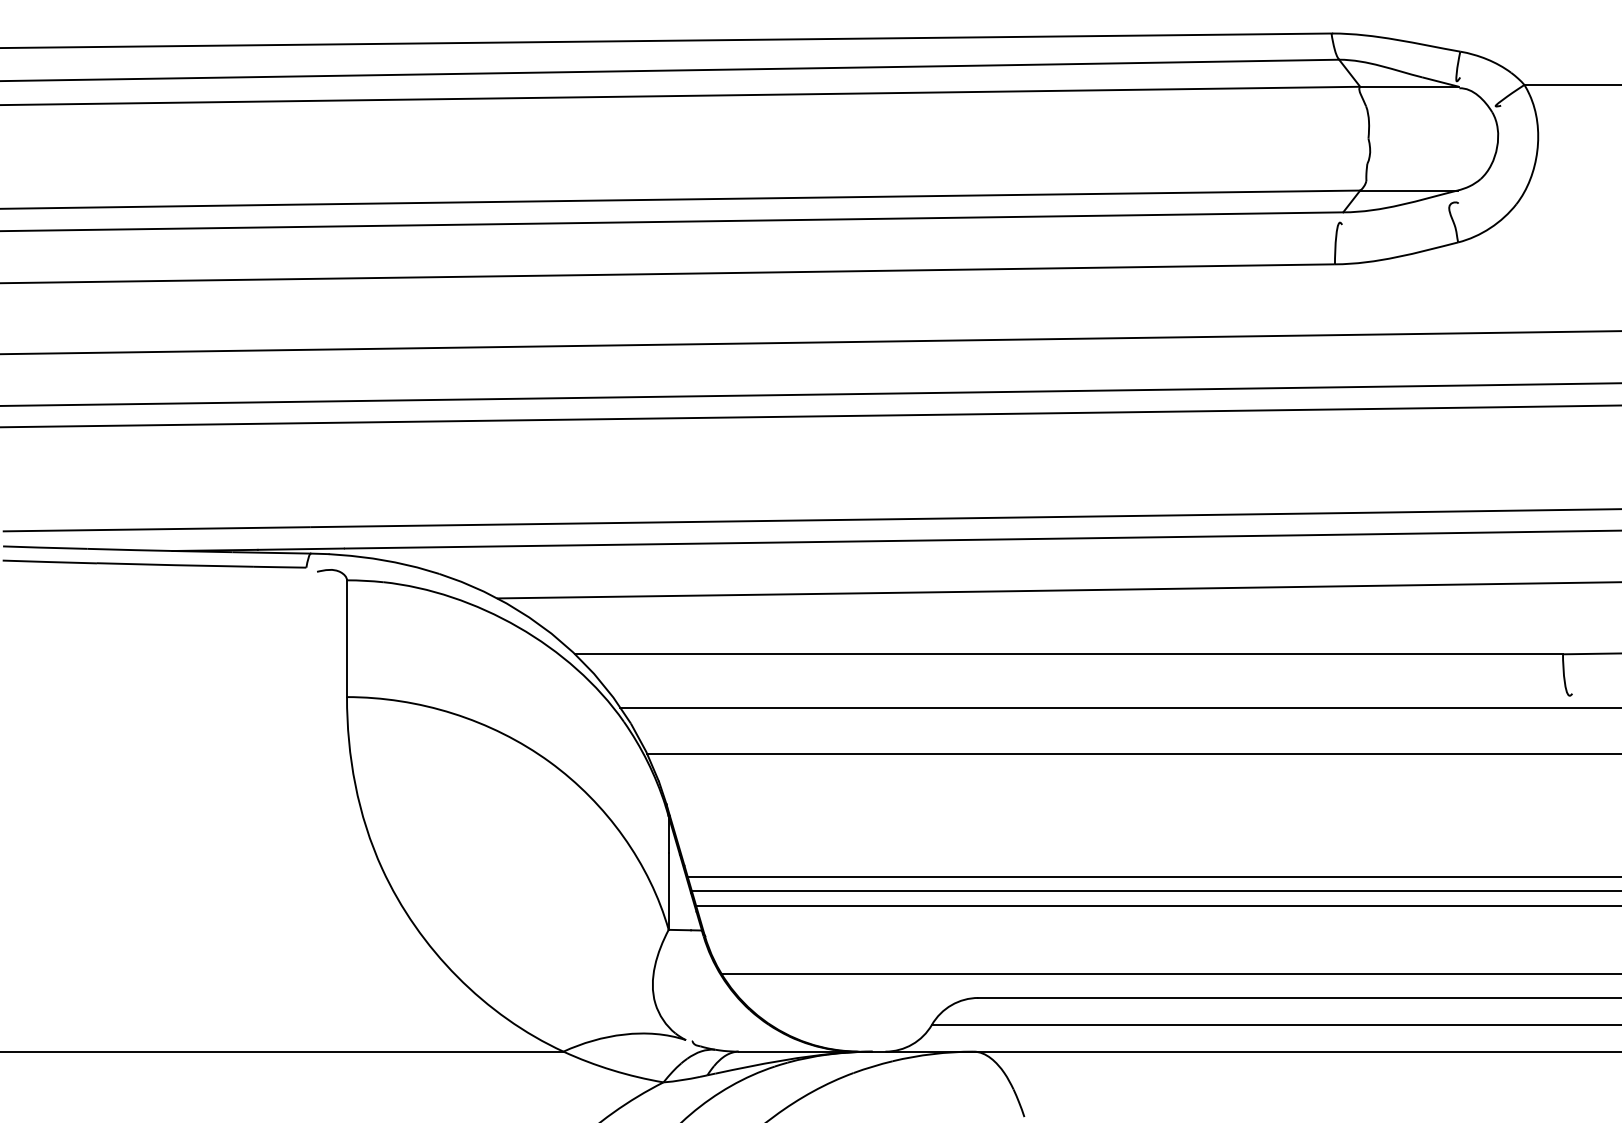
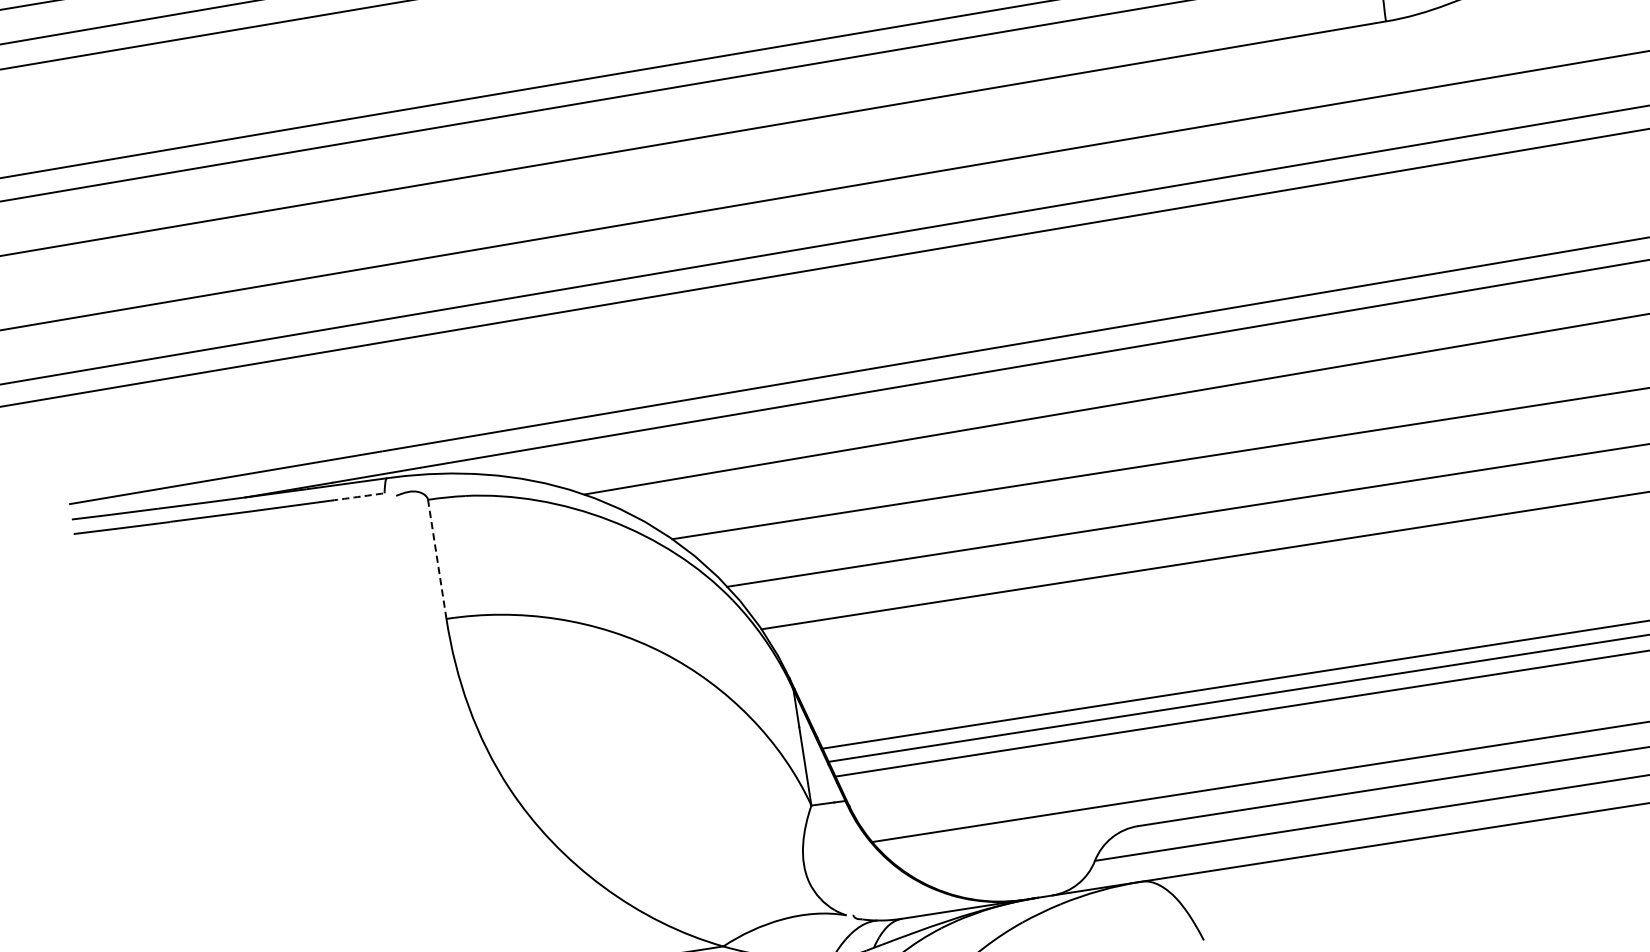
arc: (280, 567) -> (358, 497), solid -> dashed
line: (347, 638) -> (437, 559), solid -> dashed

